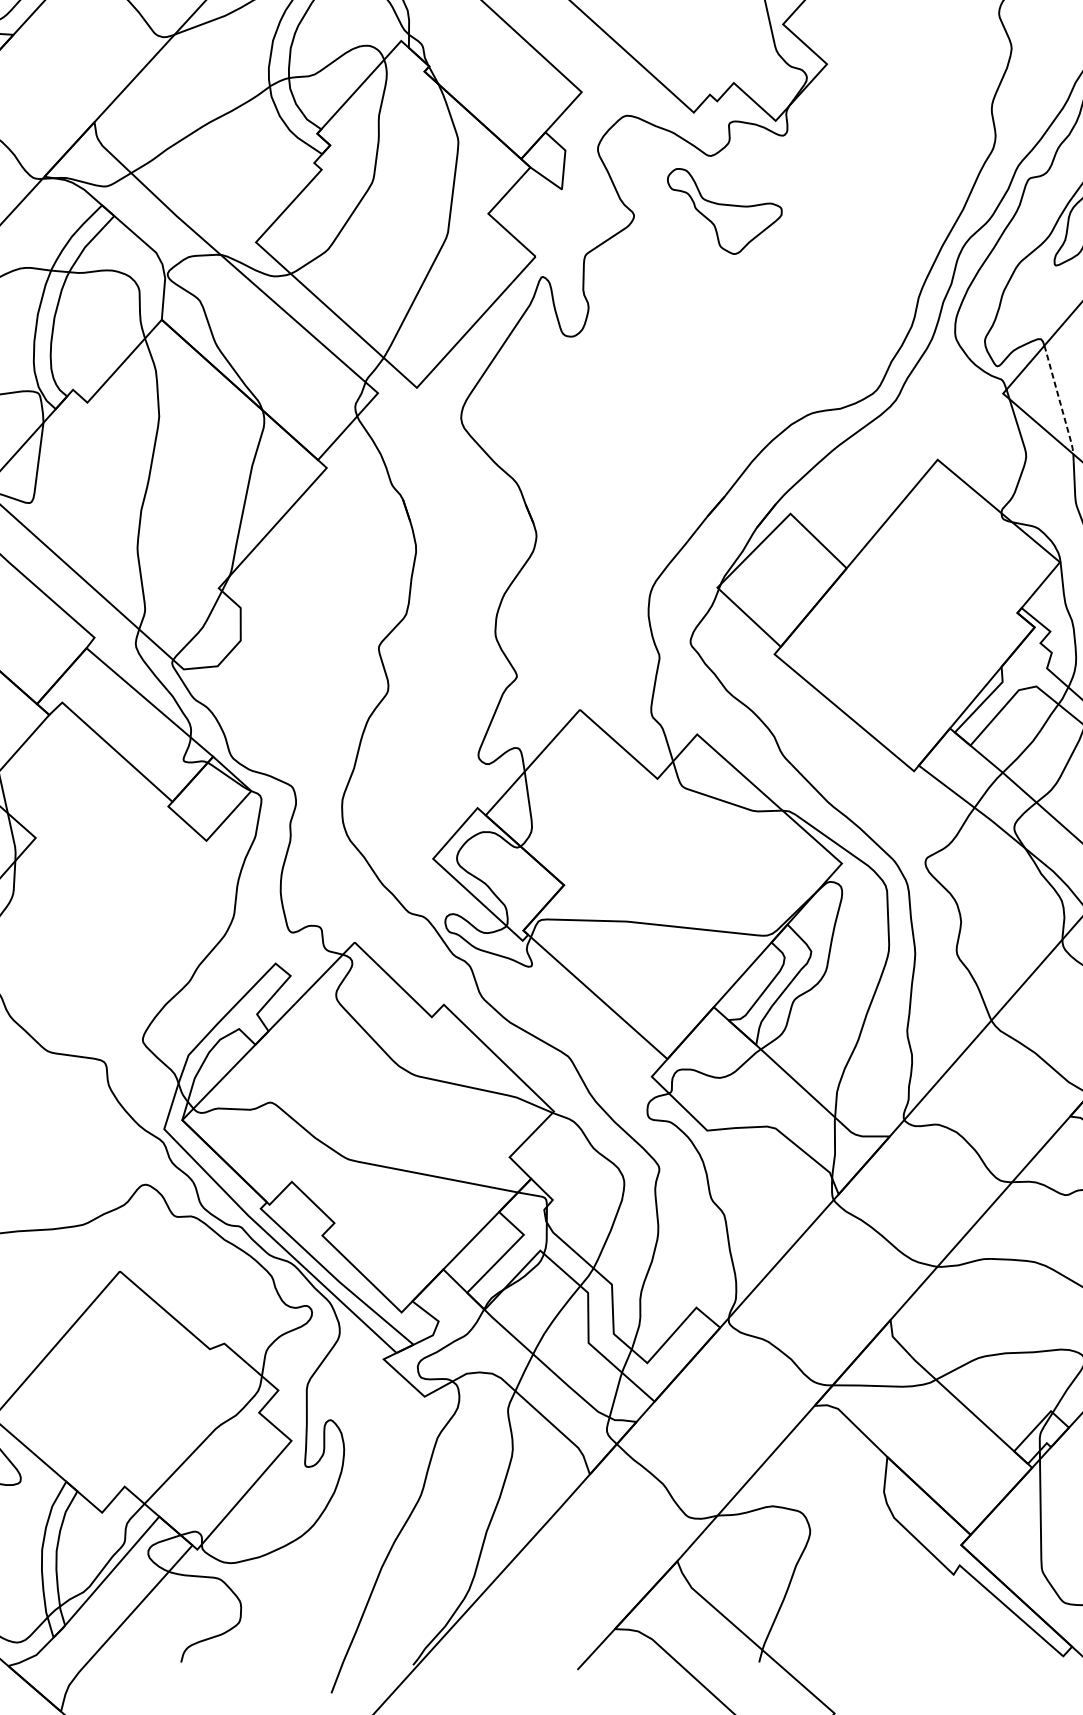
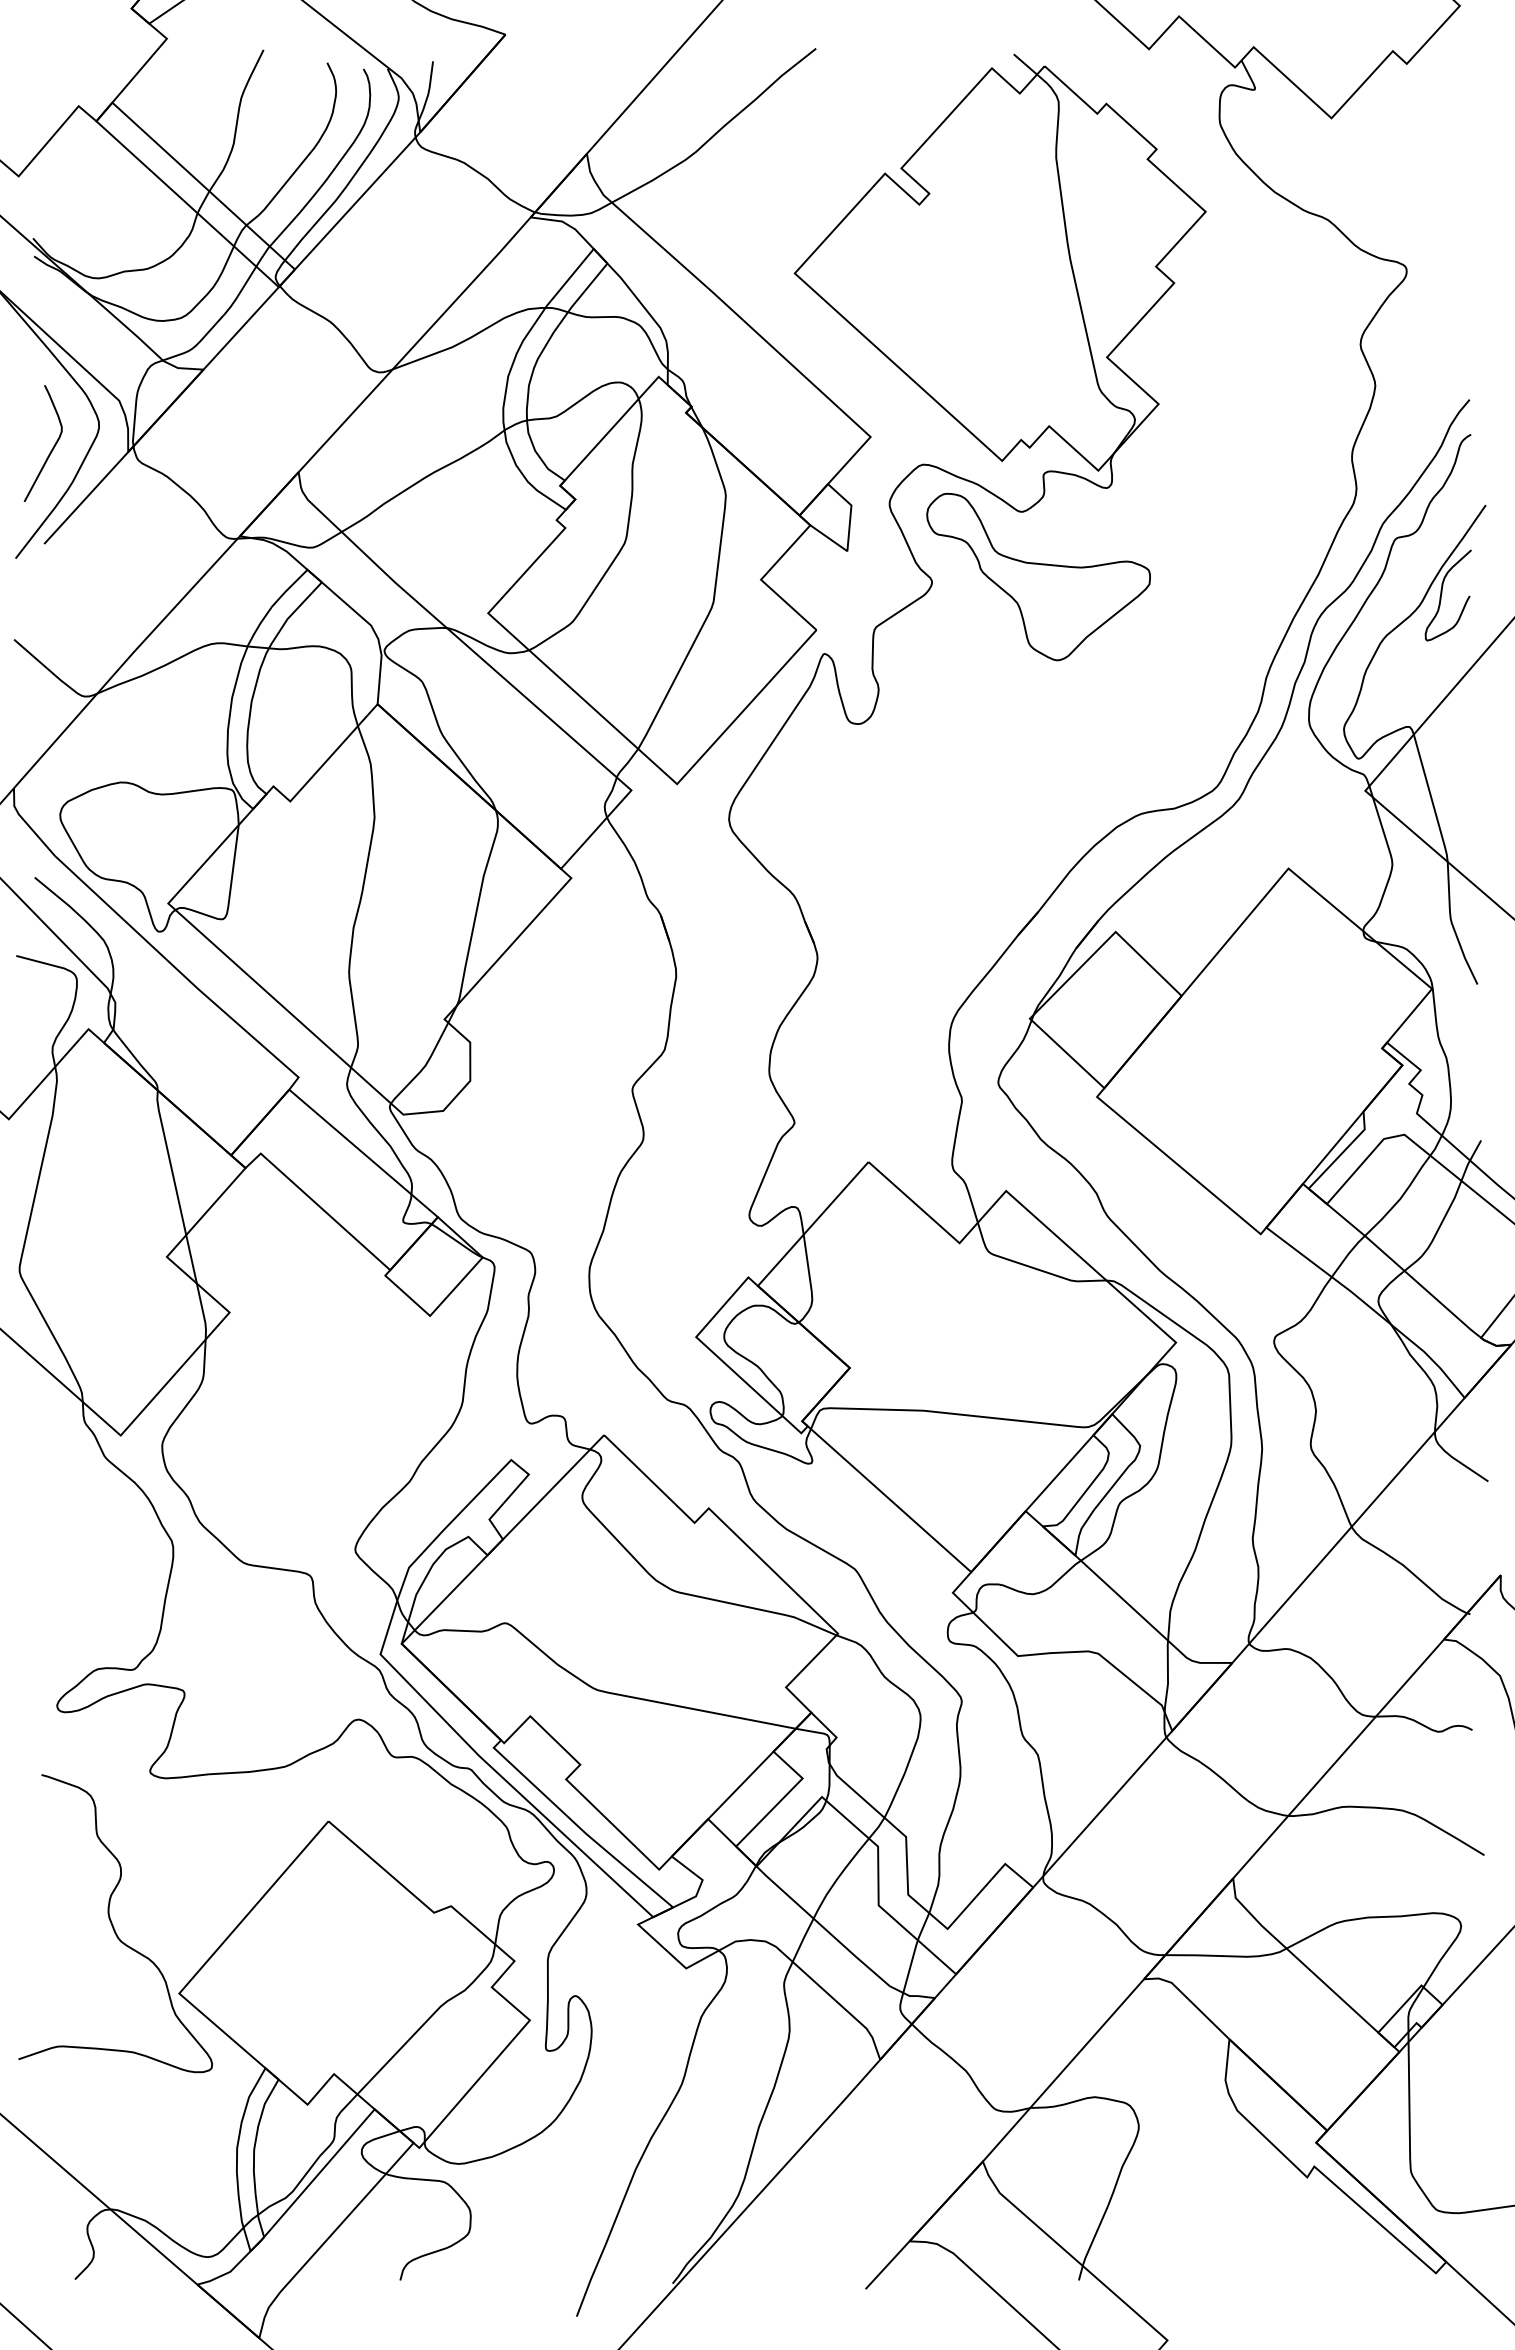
part: (724, 211) -> (1038, 576), size x1.67
line: (1059, 401) -> (1431, 800), dashed -> solid

